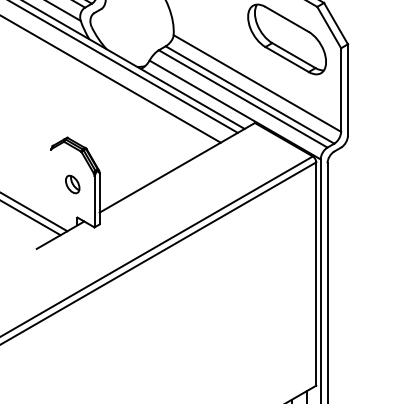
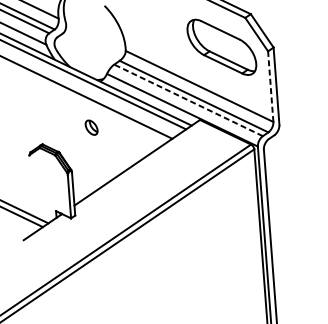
line: (341, 90) -> (271, 87), solid -> dashed
line: (242, 98) -> (187, 100), solid -> dashed
part: (72, 184) -> (91, 127), moved

